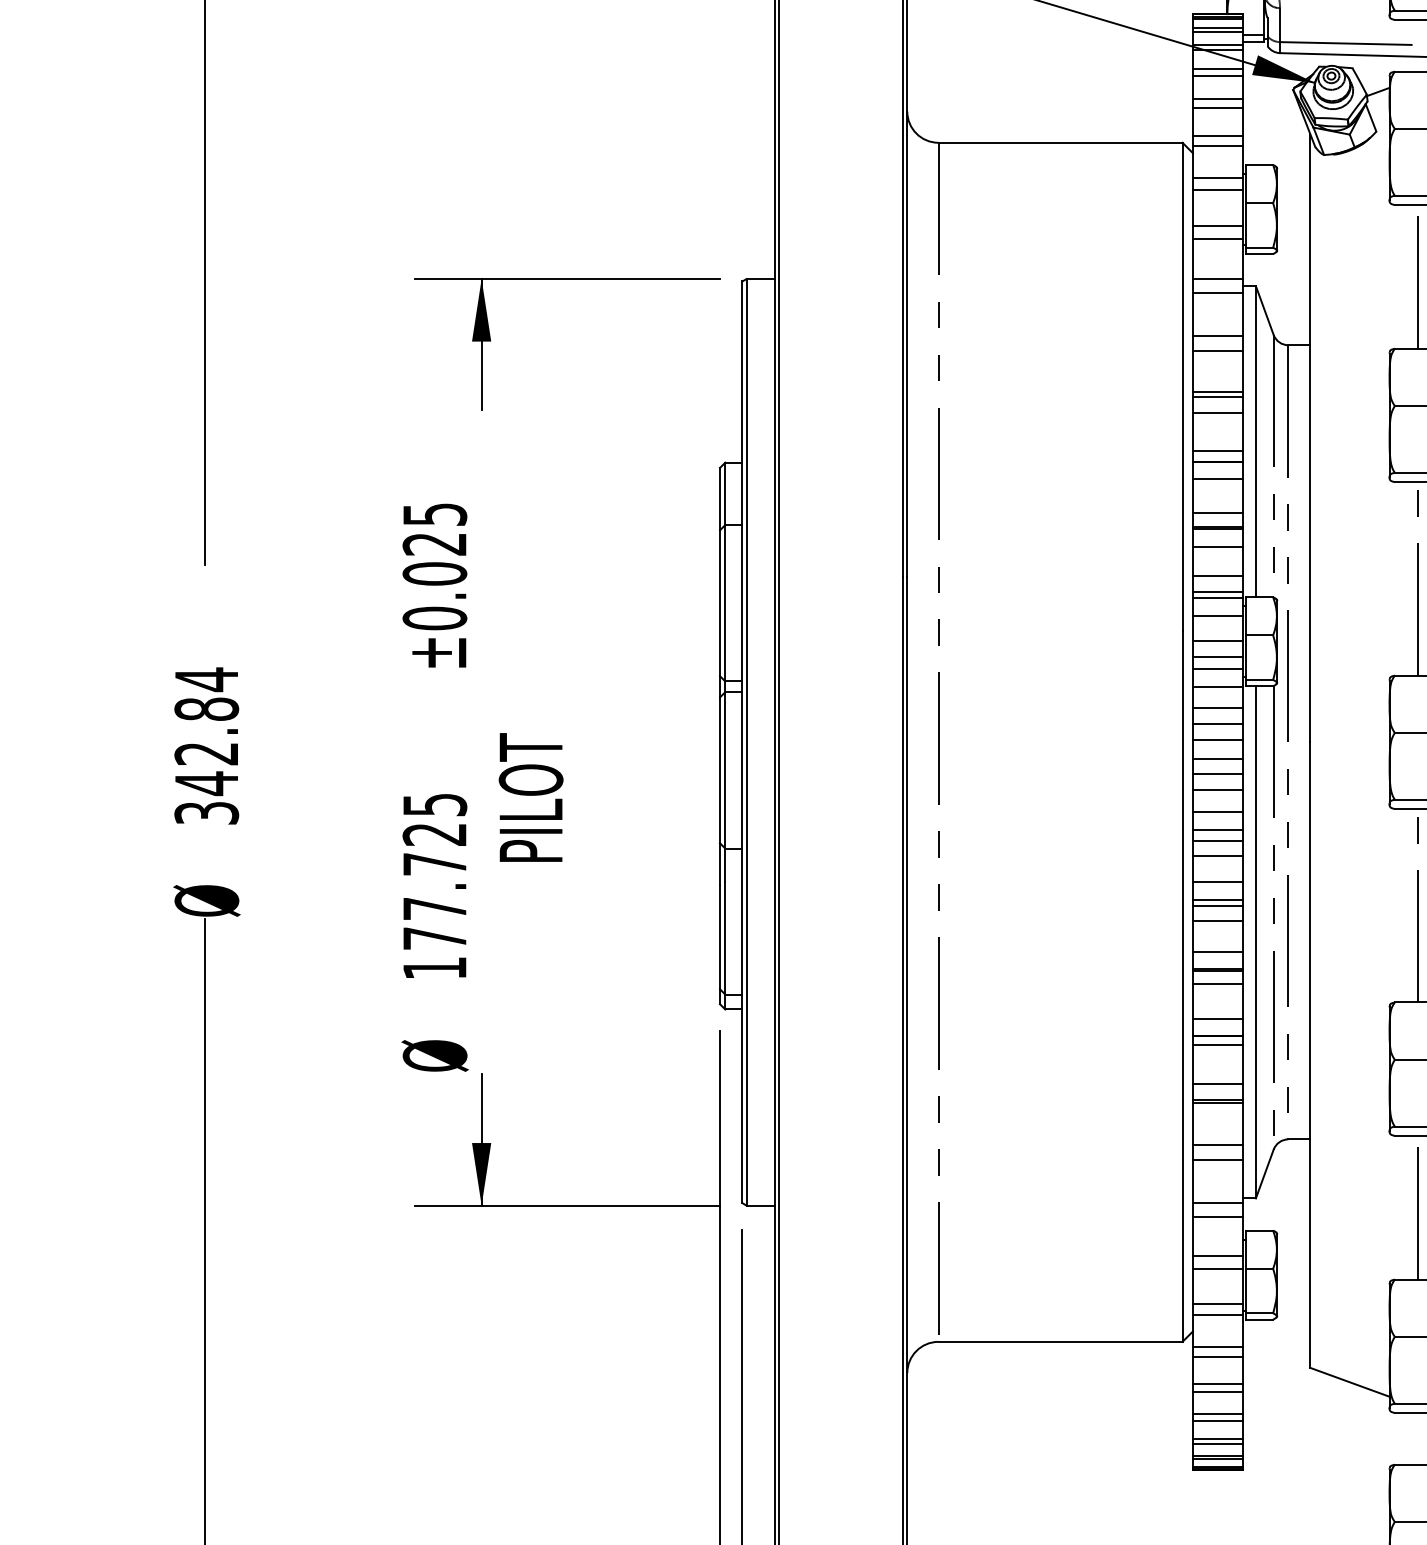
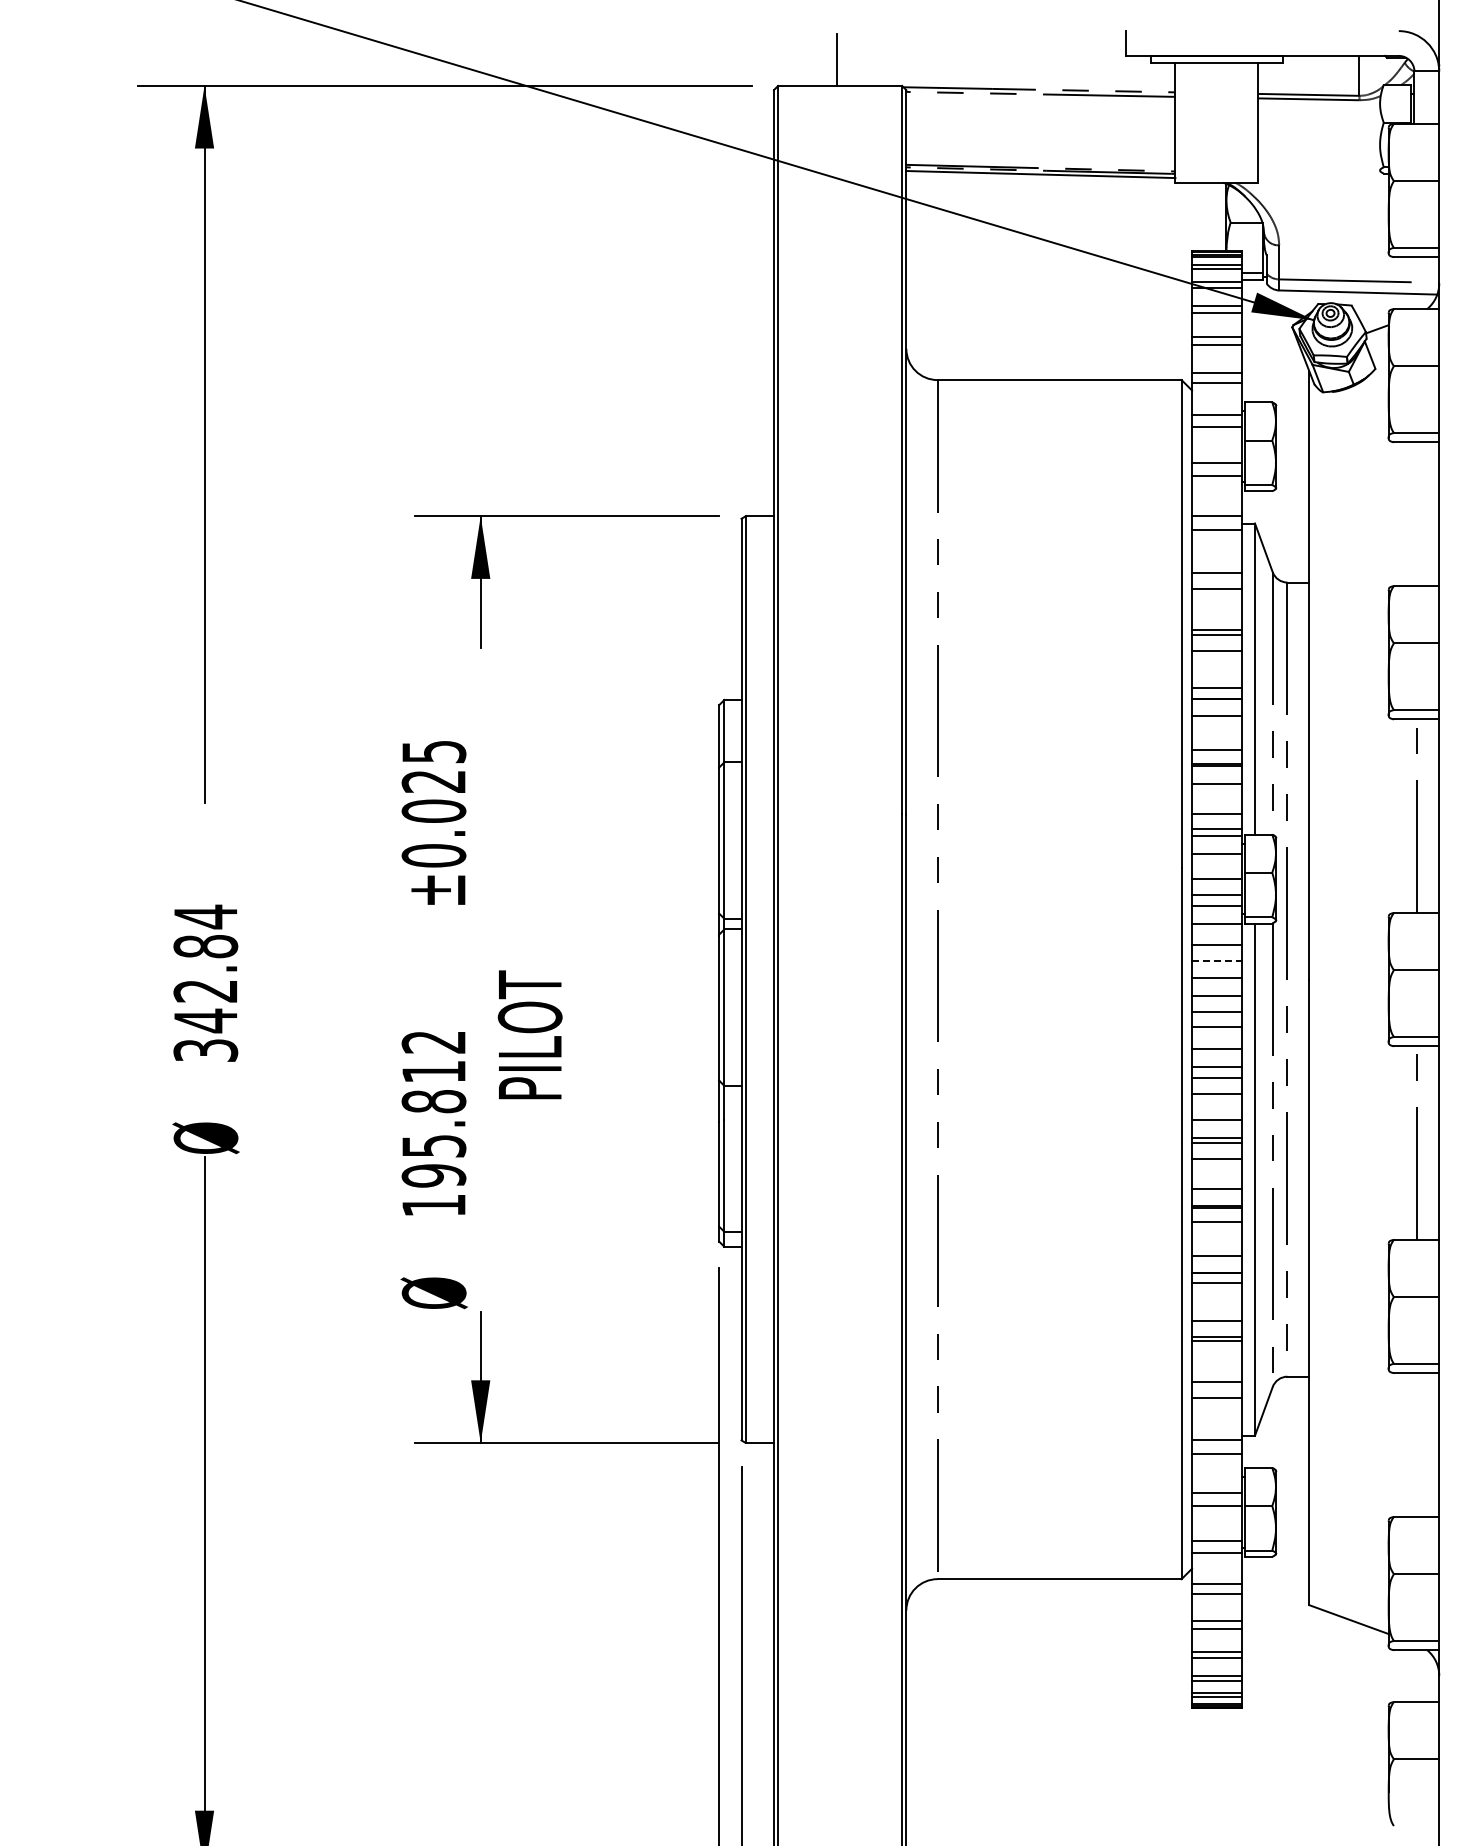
line: (1418, 277) -> (1417, 514), removed
line: (1217, 723) -> (1216, 960), solid -> dashed
text: (434, 872) -> (433, 1109), 177.725 -> 195.812
line: (1418, 1207) -> (1417, 1444), removed

